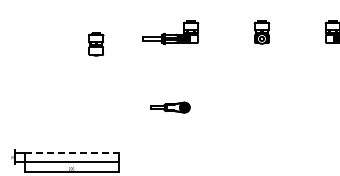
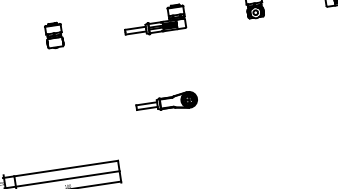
part: (96, 44) -> (54, 35), moved
part: (170, 107) -> (166, 102), size x1.43
line: (72, 152) -> (66, 168), dashed -> solid

